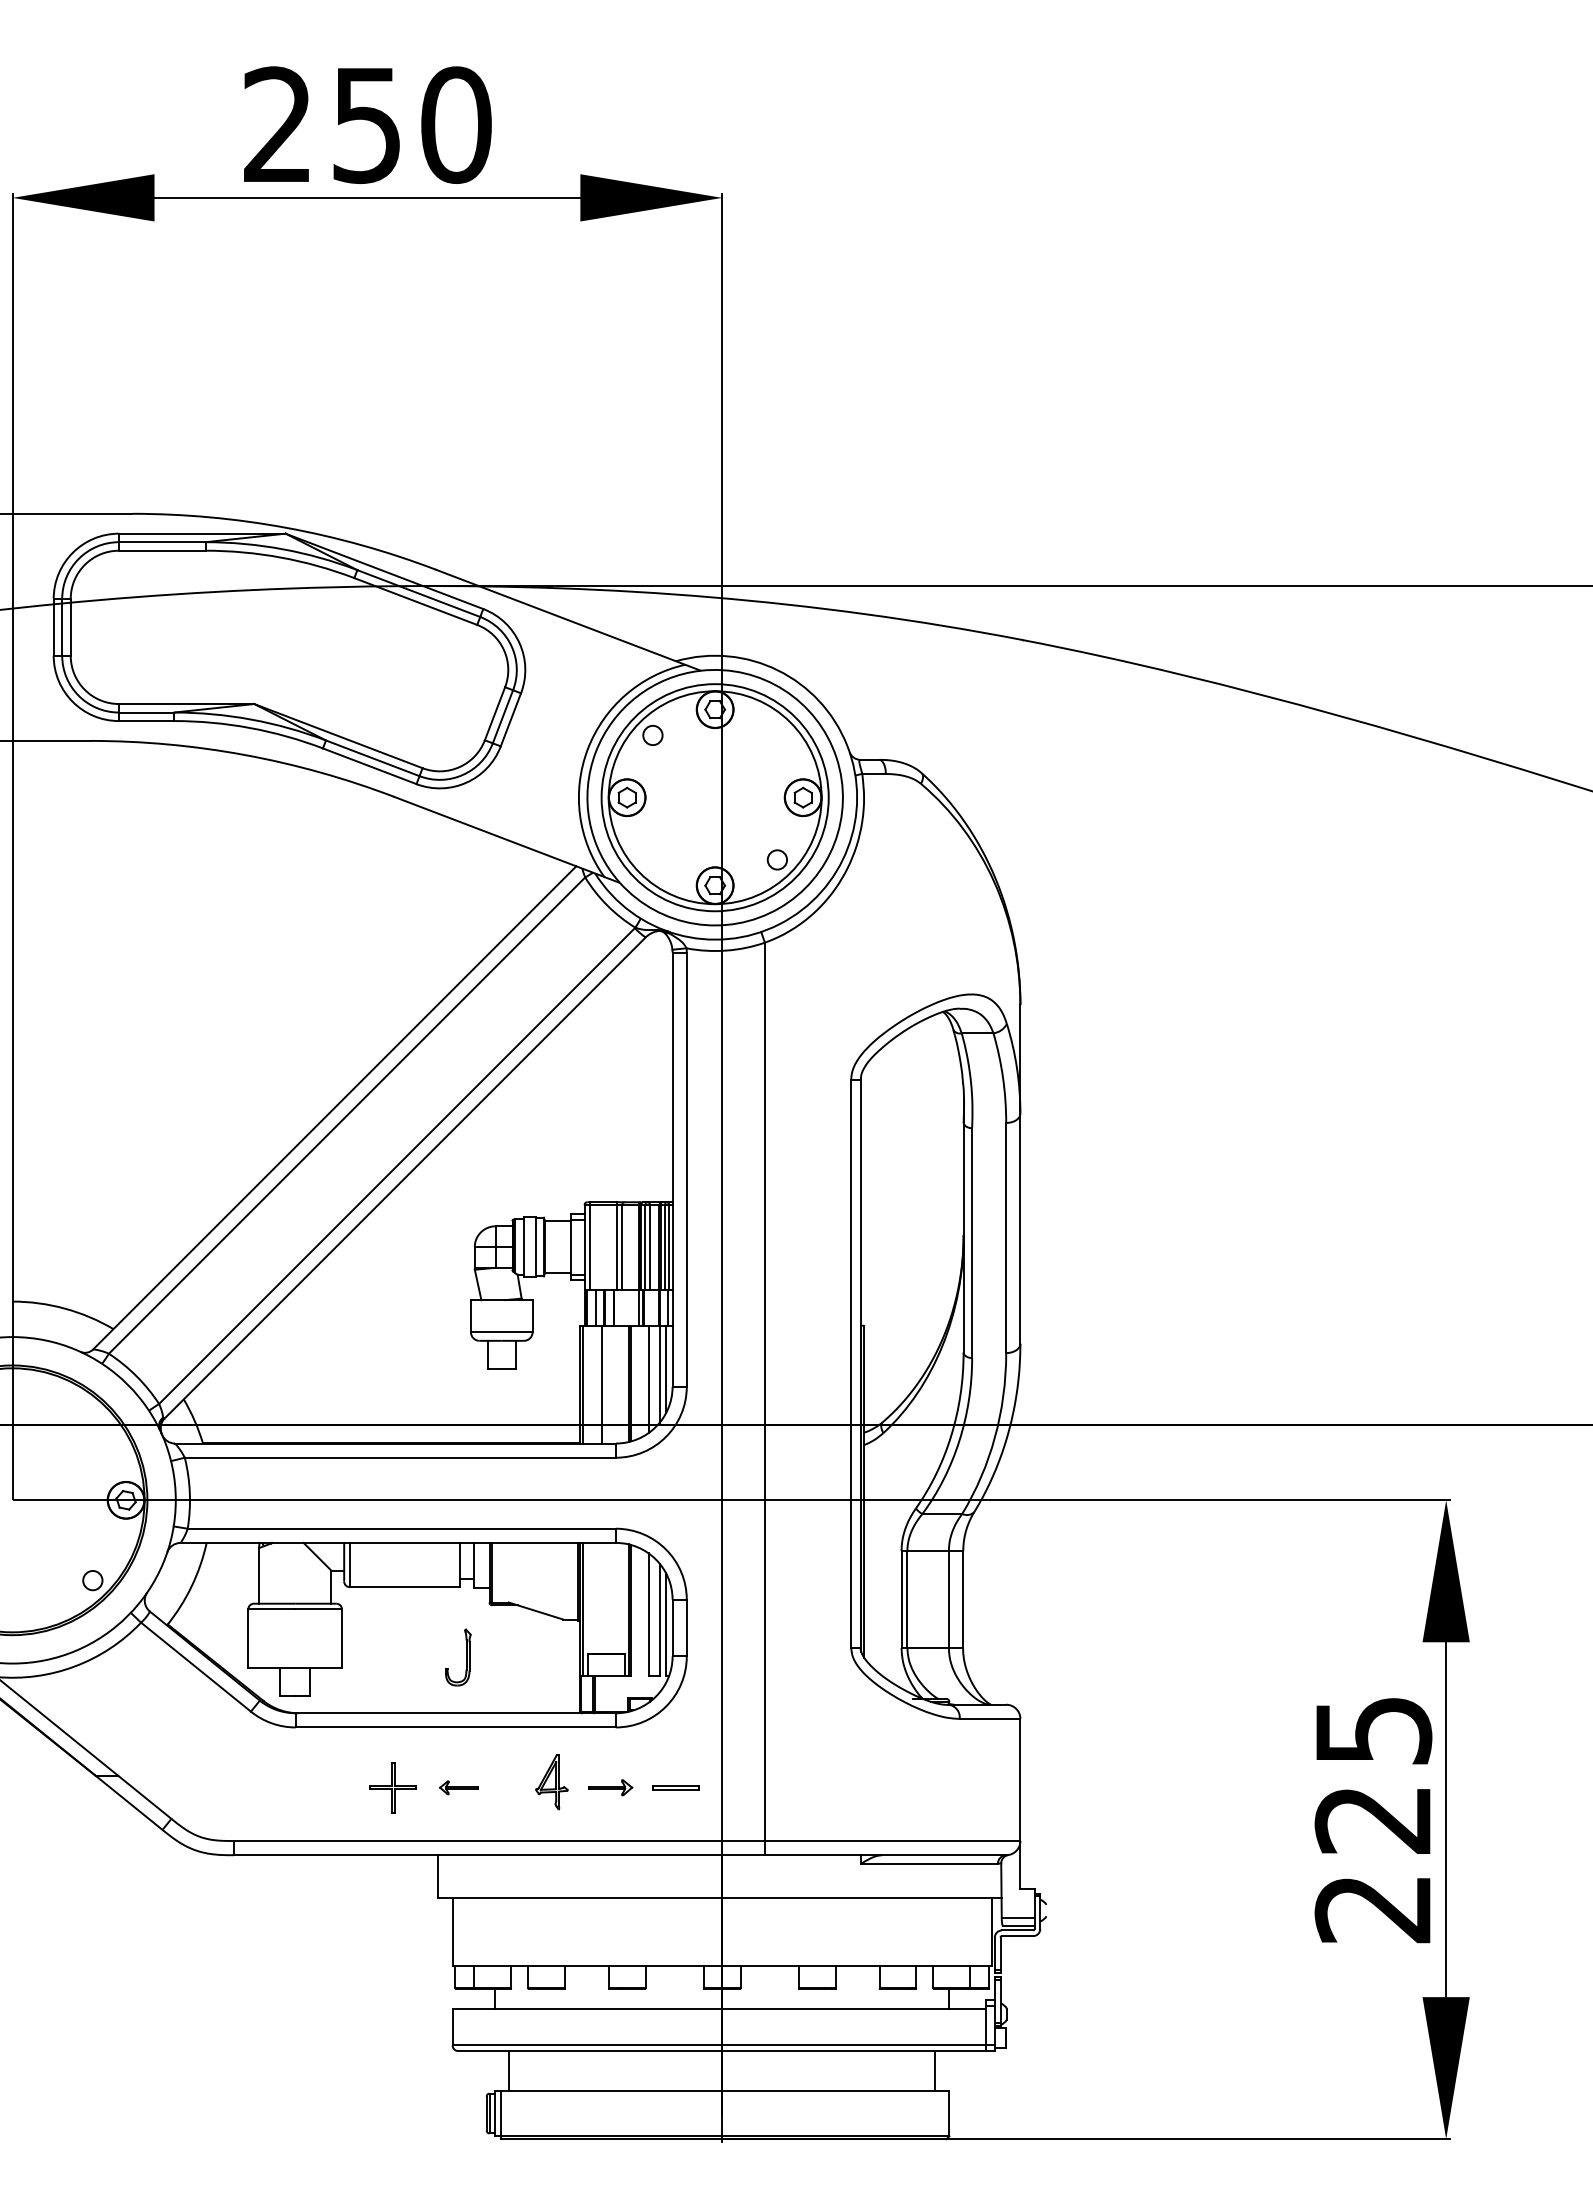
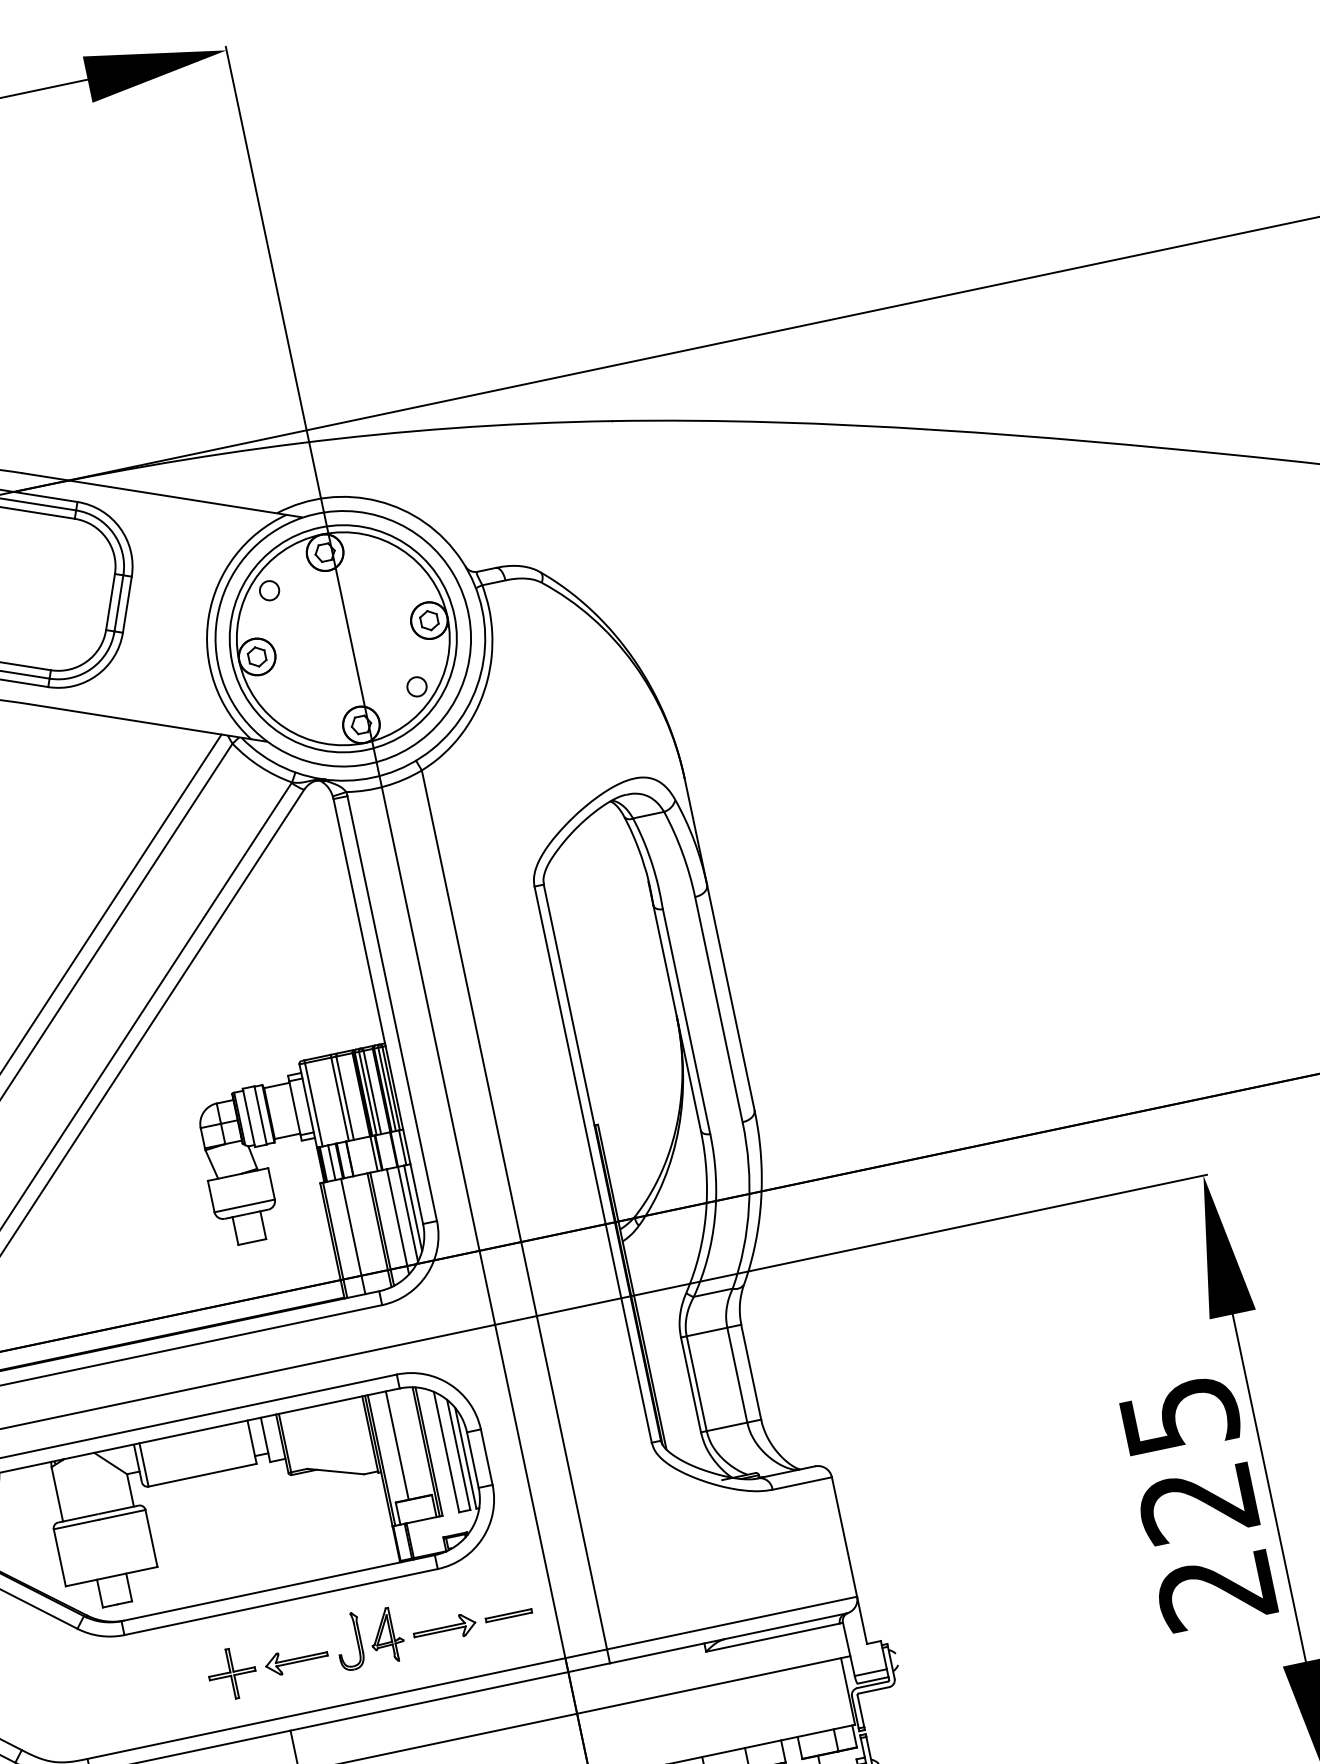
line: (601, 1597) -> (396, 1444), added
part: (466, 1657) -> (357, 1640), moved
part: (458, 1787) -> (296, 1660), size x1.67
part: (610, 1787) -> (444, 1628), size x1.43

